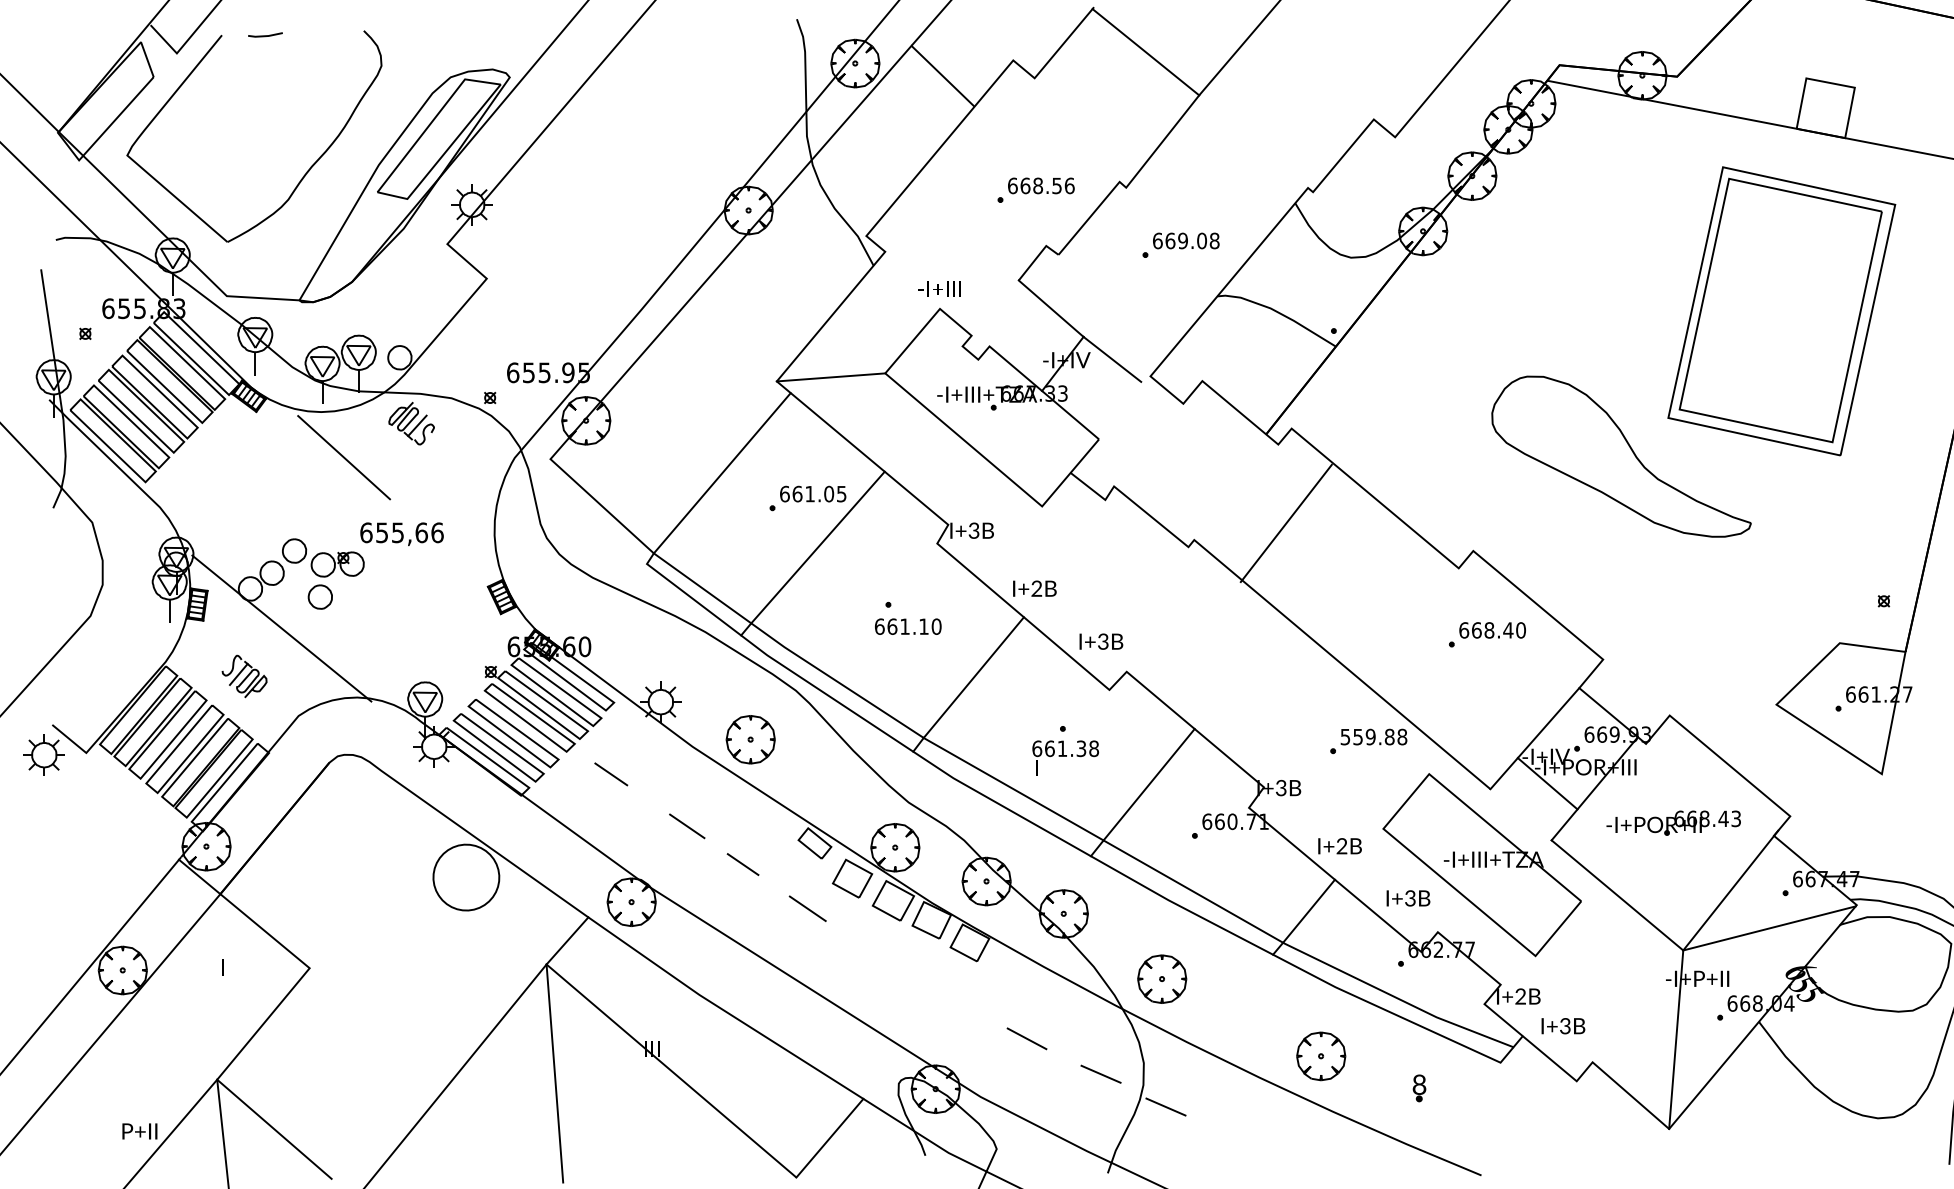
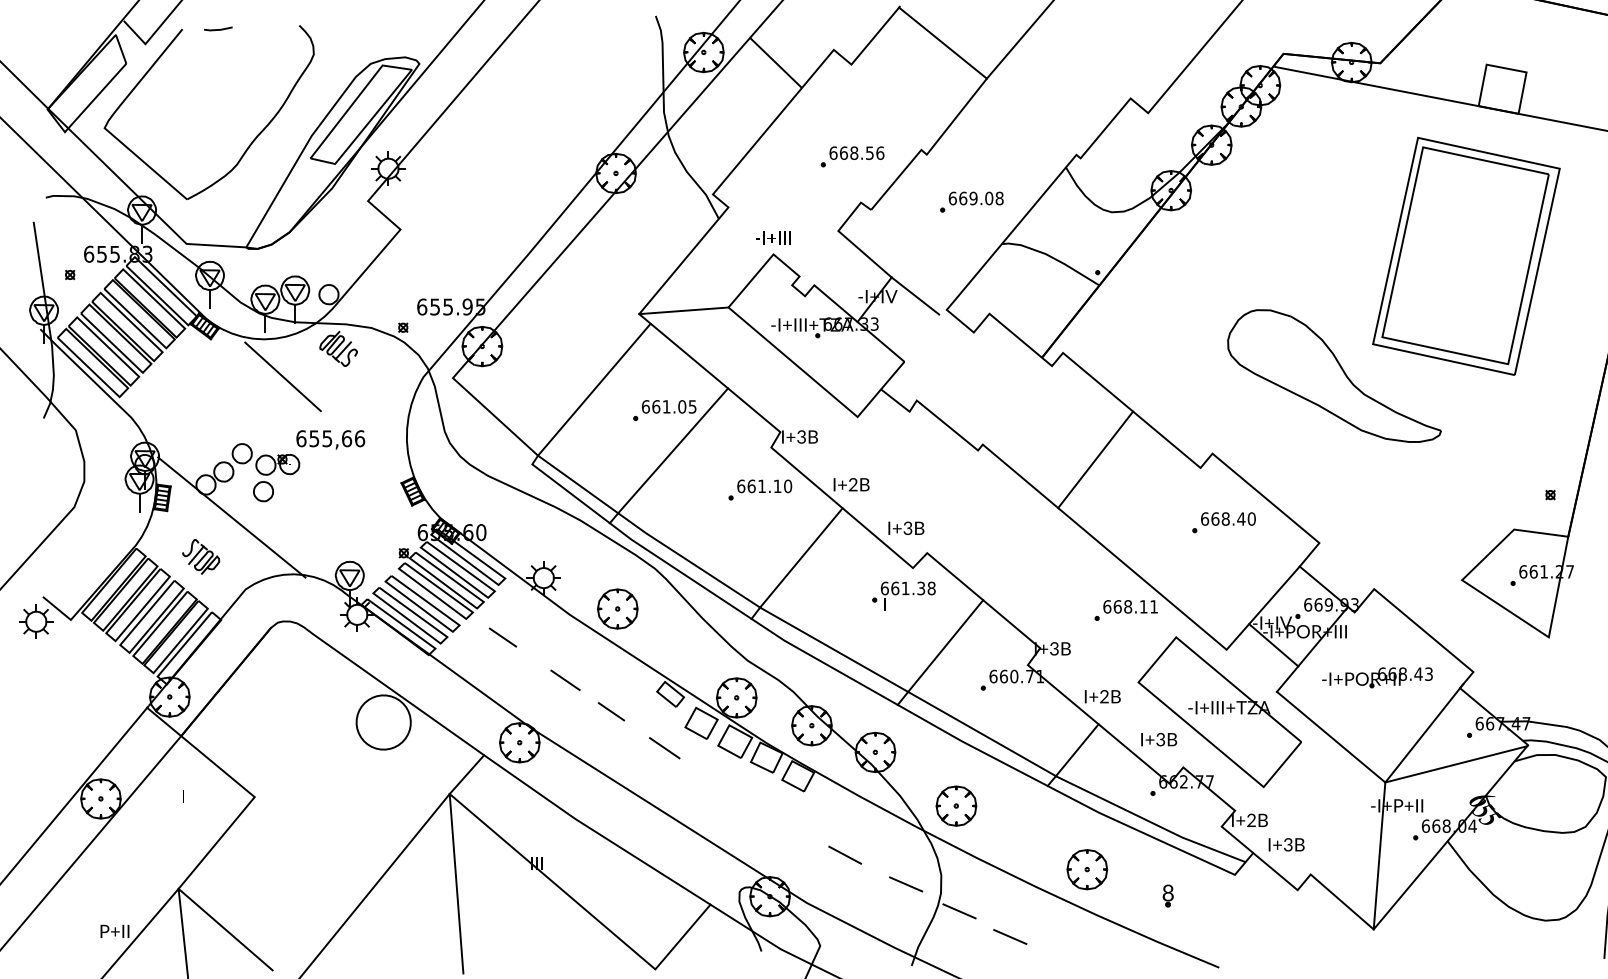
line: (1285, 523) -> (1094, 459), moved
text: (908, 626) -> (764, 486), moved
text: (1373, 736) -> (1130, 606), 559.88 -> 668.11
text: (1065, 757) -> (908, 595), moved
line: (1227, 1137) -> (1010, 936), added

